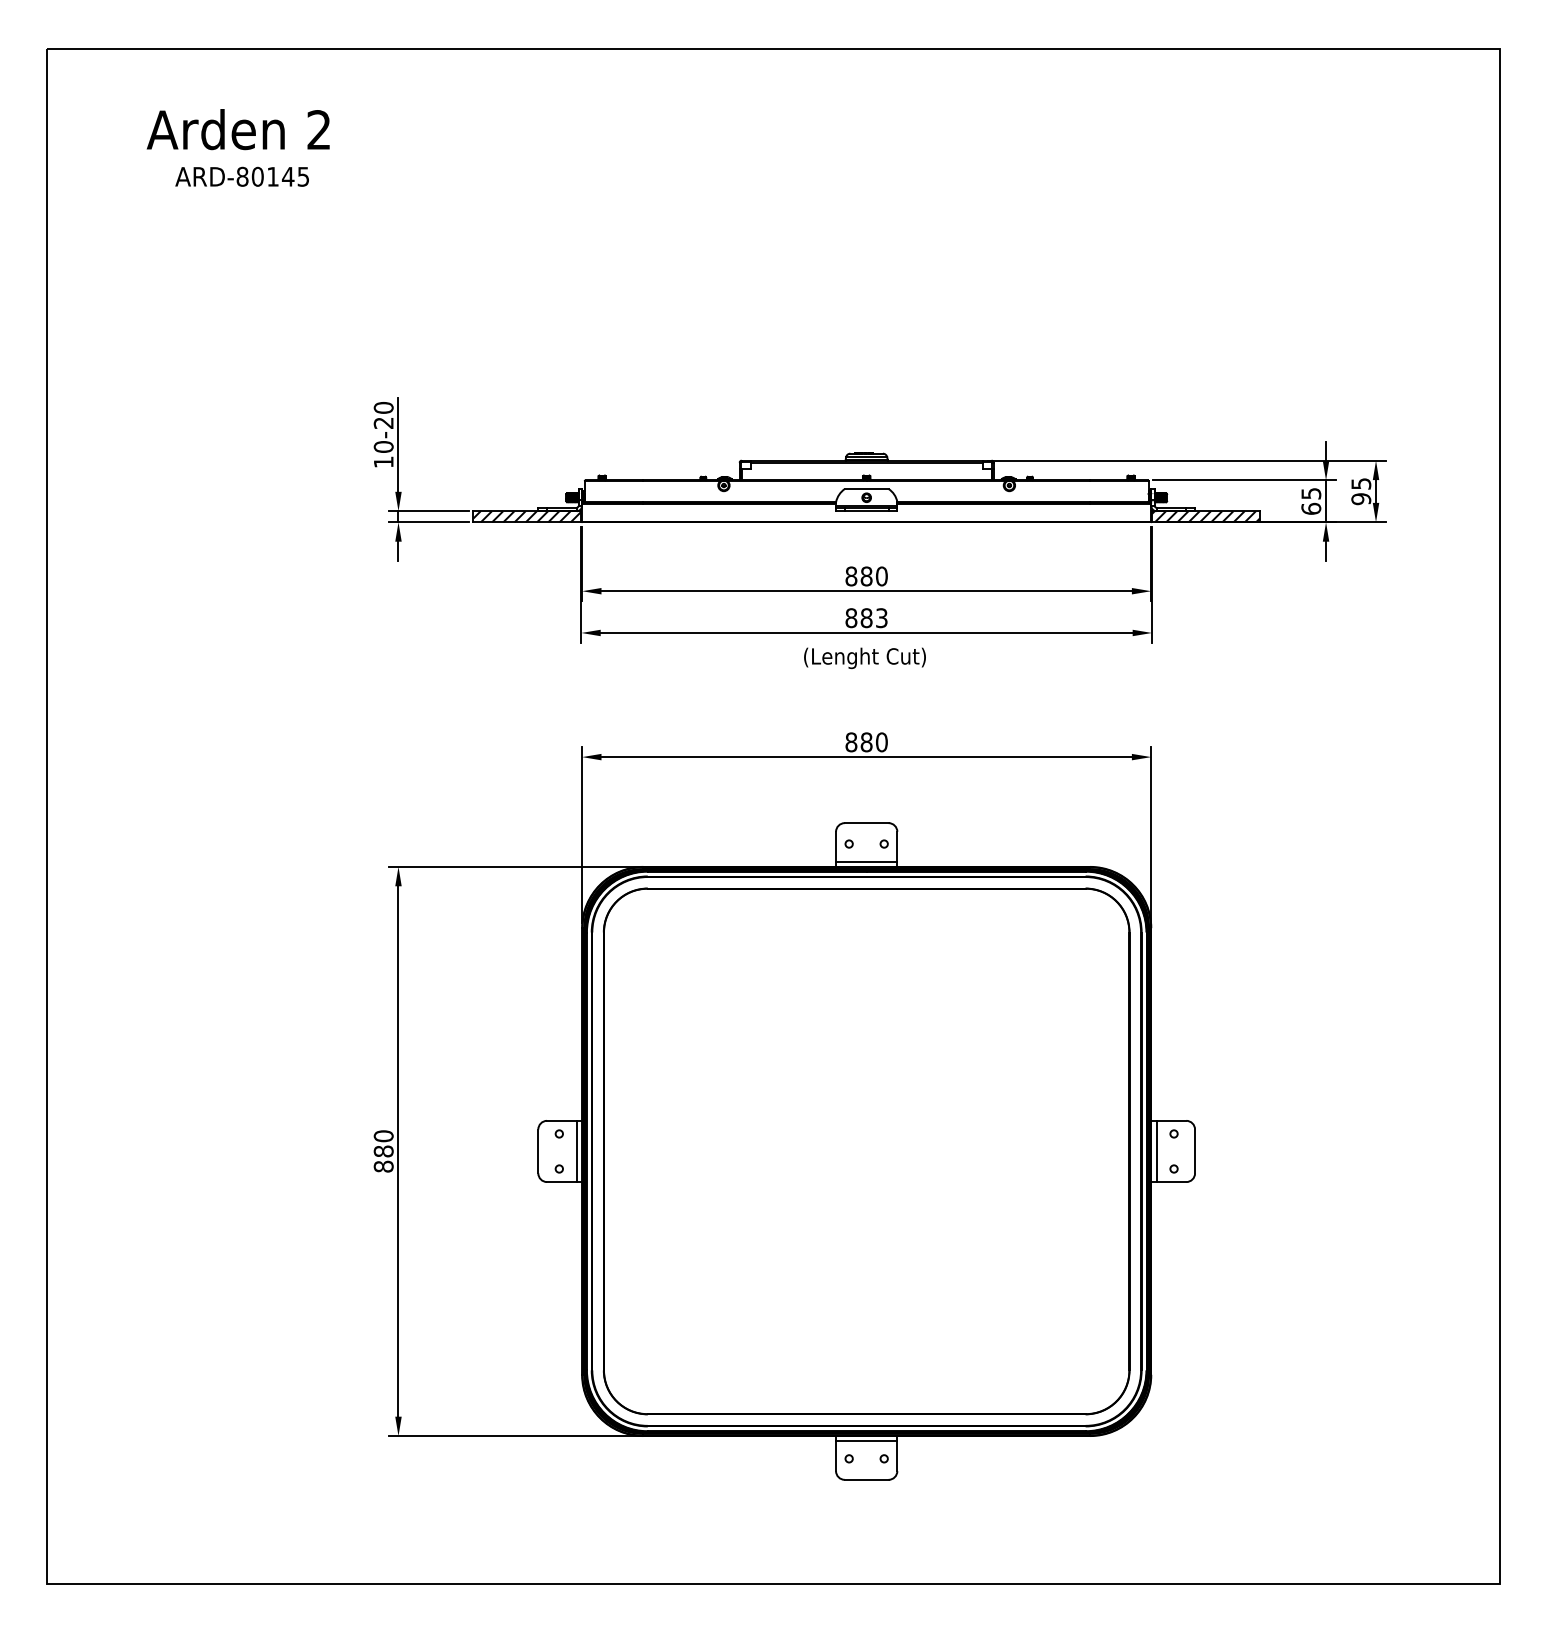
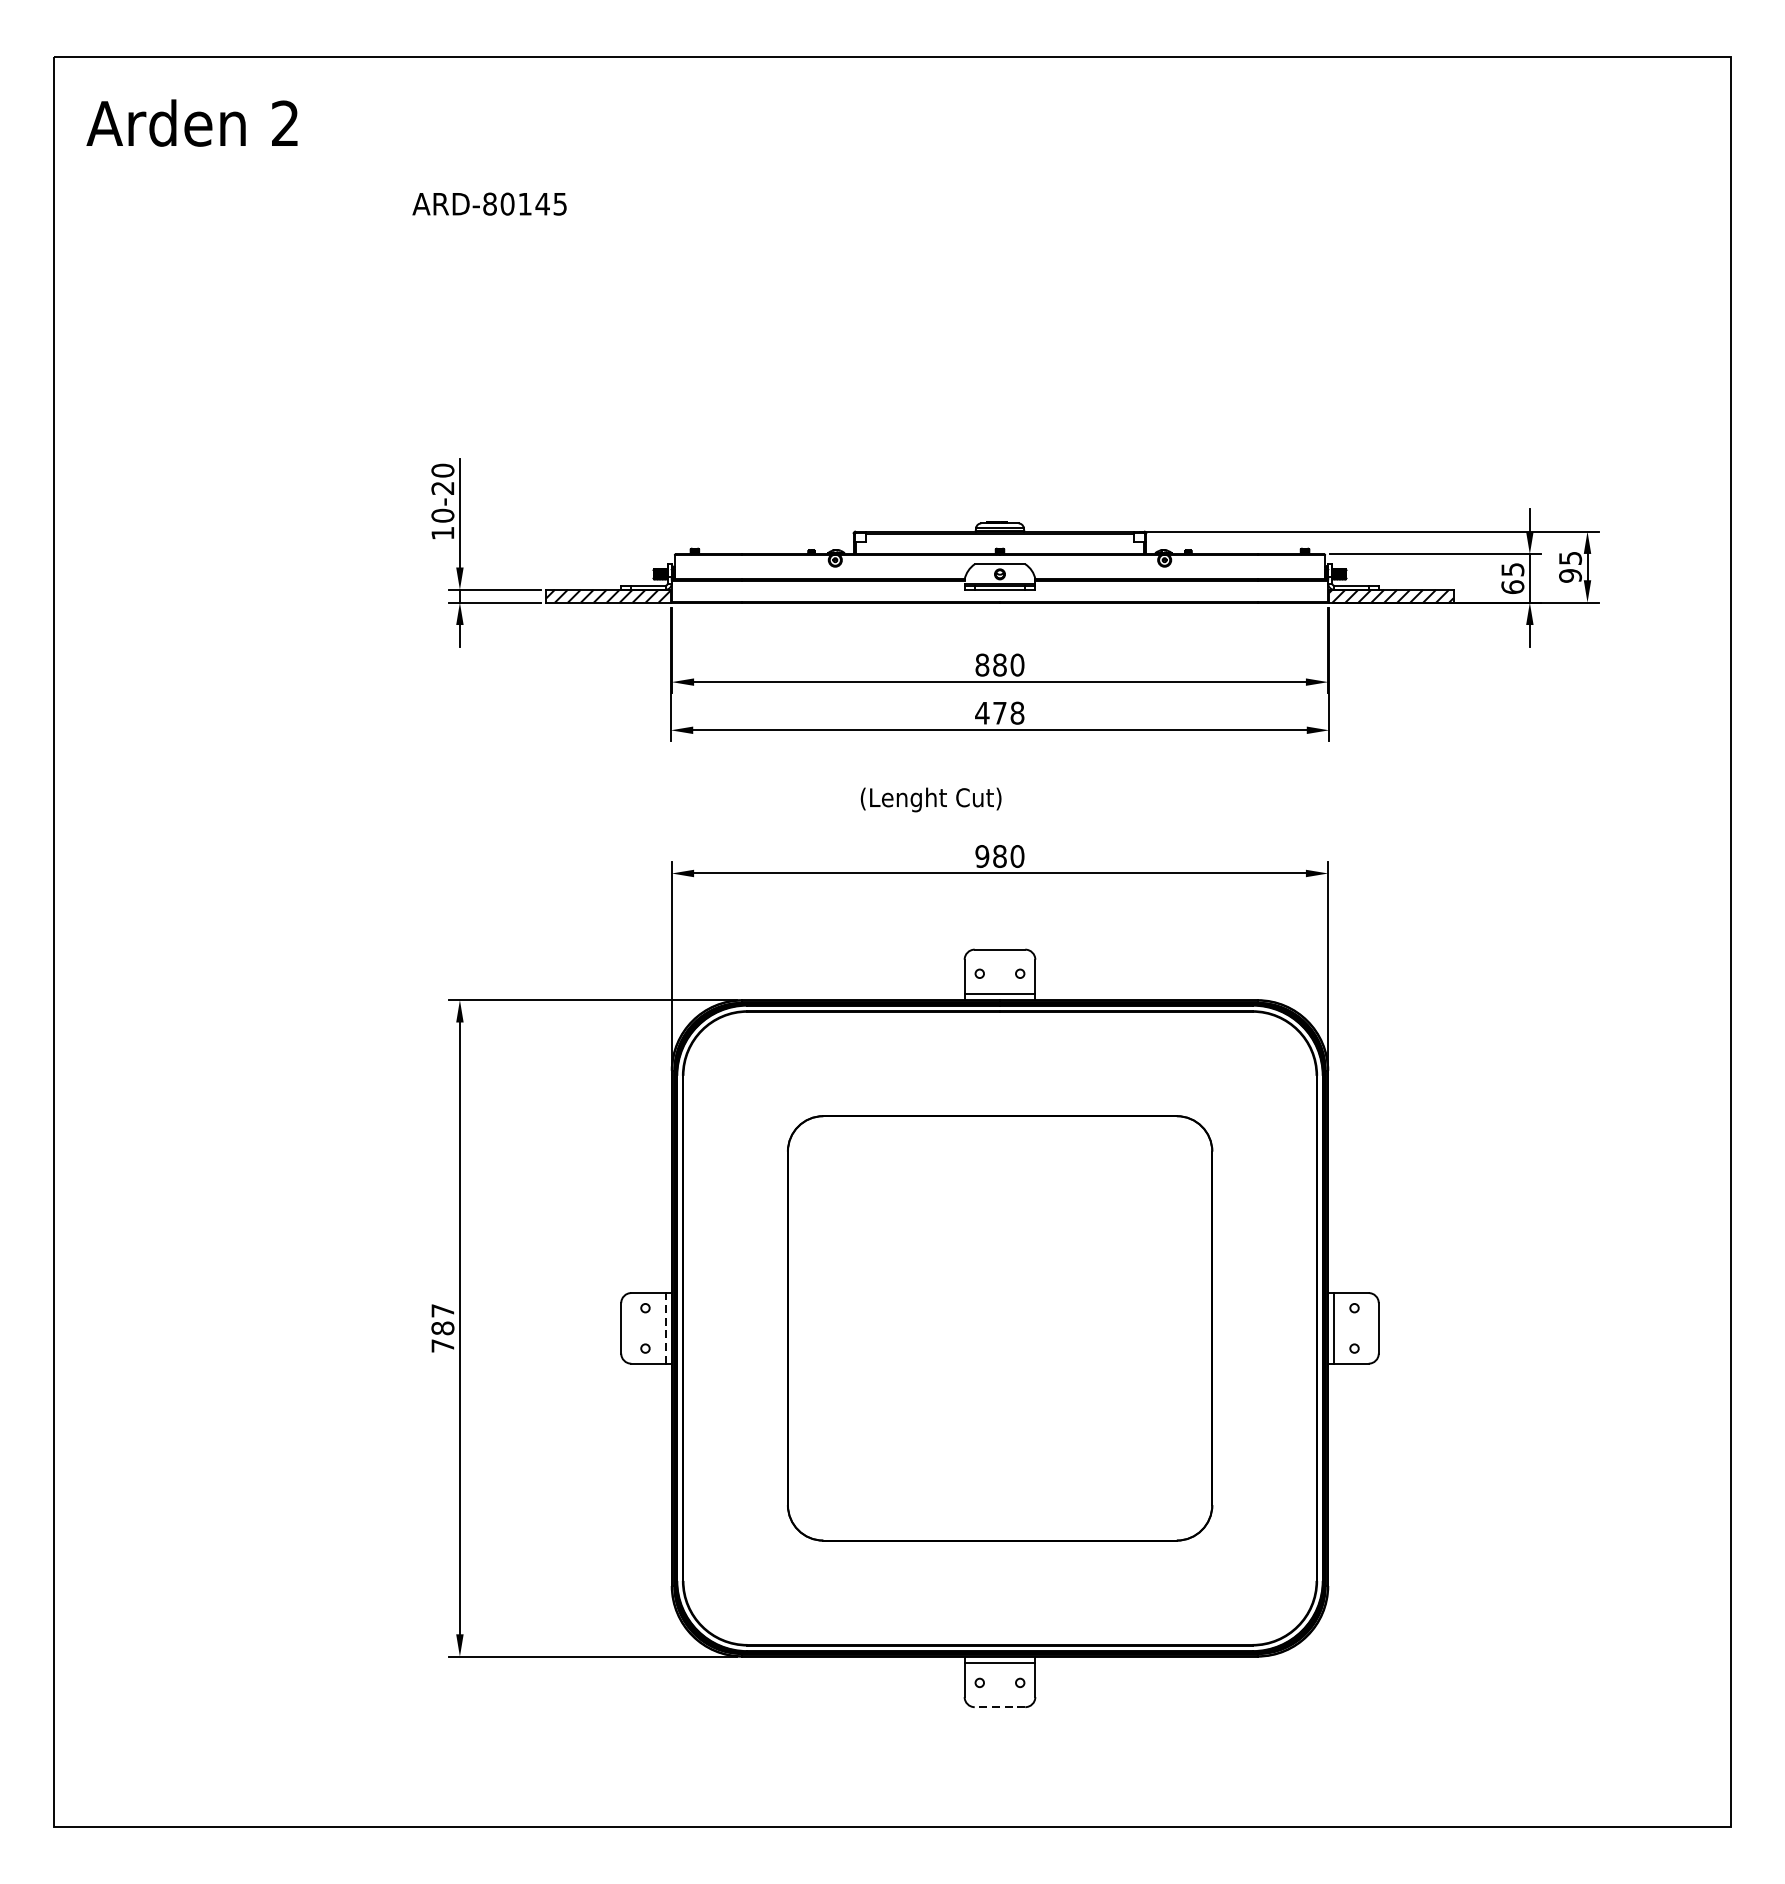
text: (237, 129) -> (191, 123), moved
text: (241, 176) -> (488, 203), moved
text: (866, 618) -> (999, 713), 883 -> 478
text: (864, 658) -> (930, 800), moved
text: (851, 742) -> (982, 856), 880 -> 980
text: (383, 1151) -> (442, 1328), 880 -> 787
line: (576, 1151) -> (665, 1328), solid -> dashed
part: (866, 1151) -> (999, 1328), size x0.7
line: (866, 1479) -> (999, 1706), solid -> dashed

